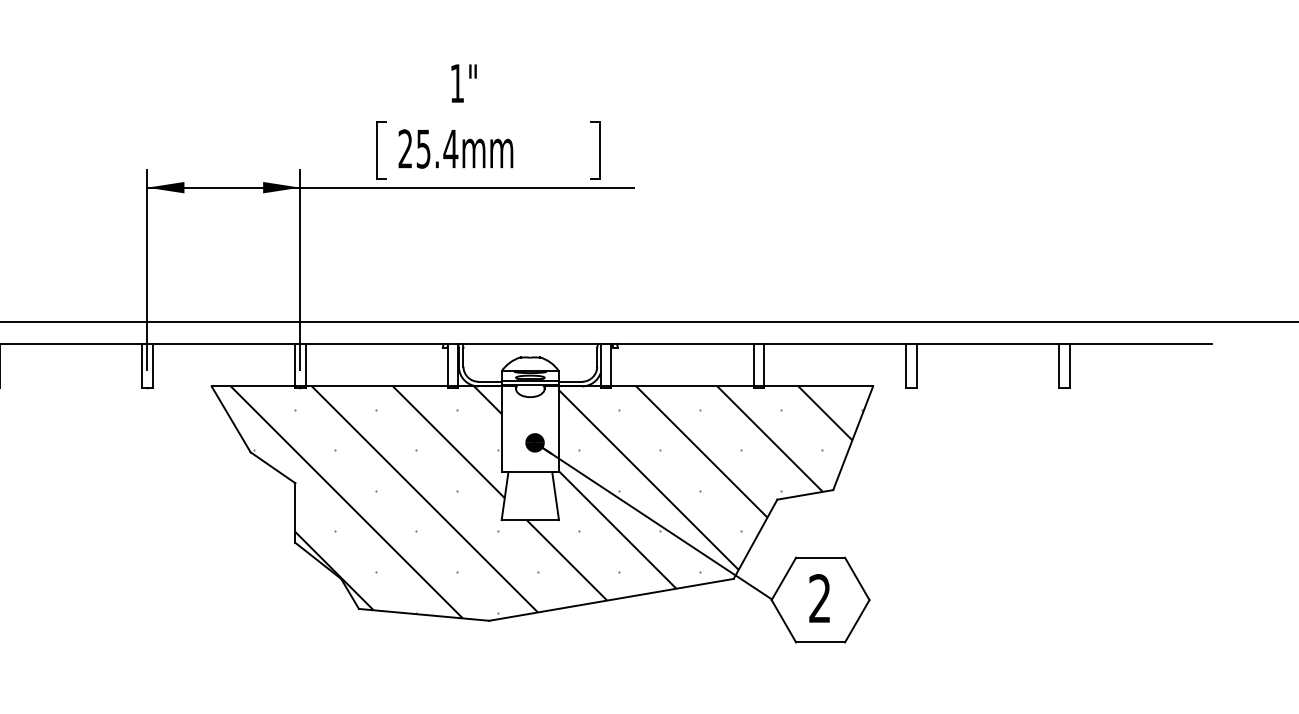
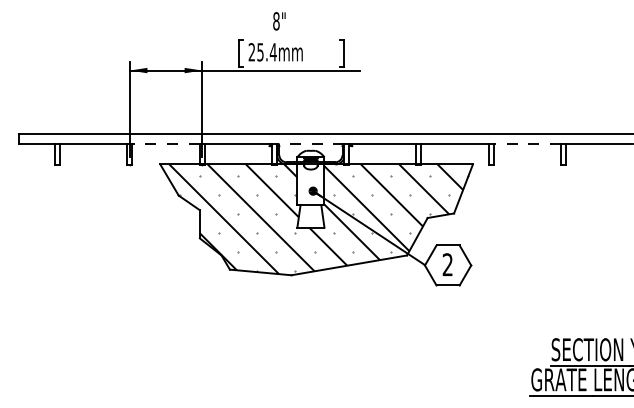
text: (457, 83) -> (276, 21), 1" -> 8"
line: (224, 344) -> (166, 144), solid -> dashed
line: (529, 344) -> (310, 144), solid -> dashed
line: (988, 344) -> (527, 144), solid -> dashed

